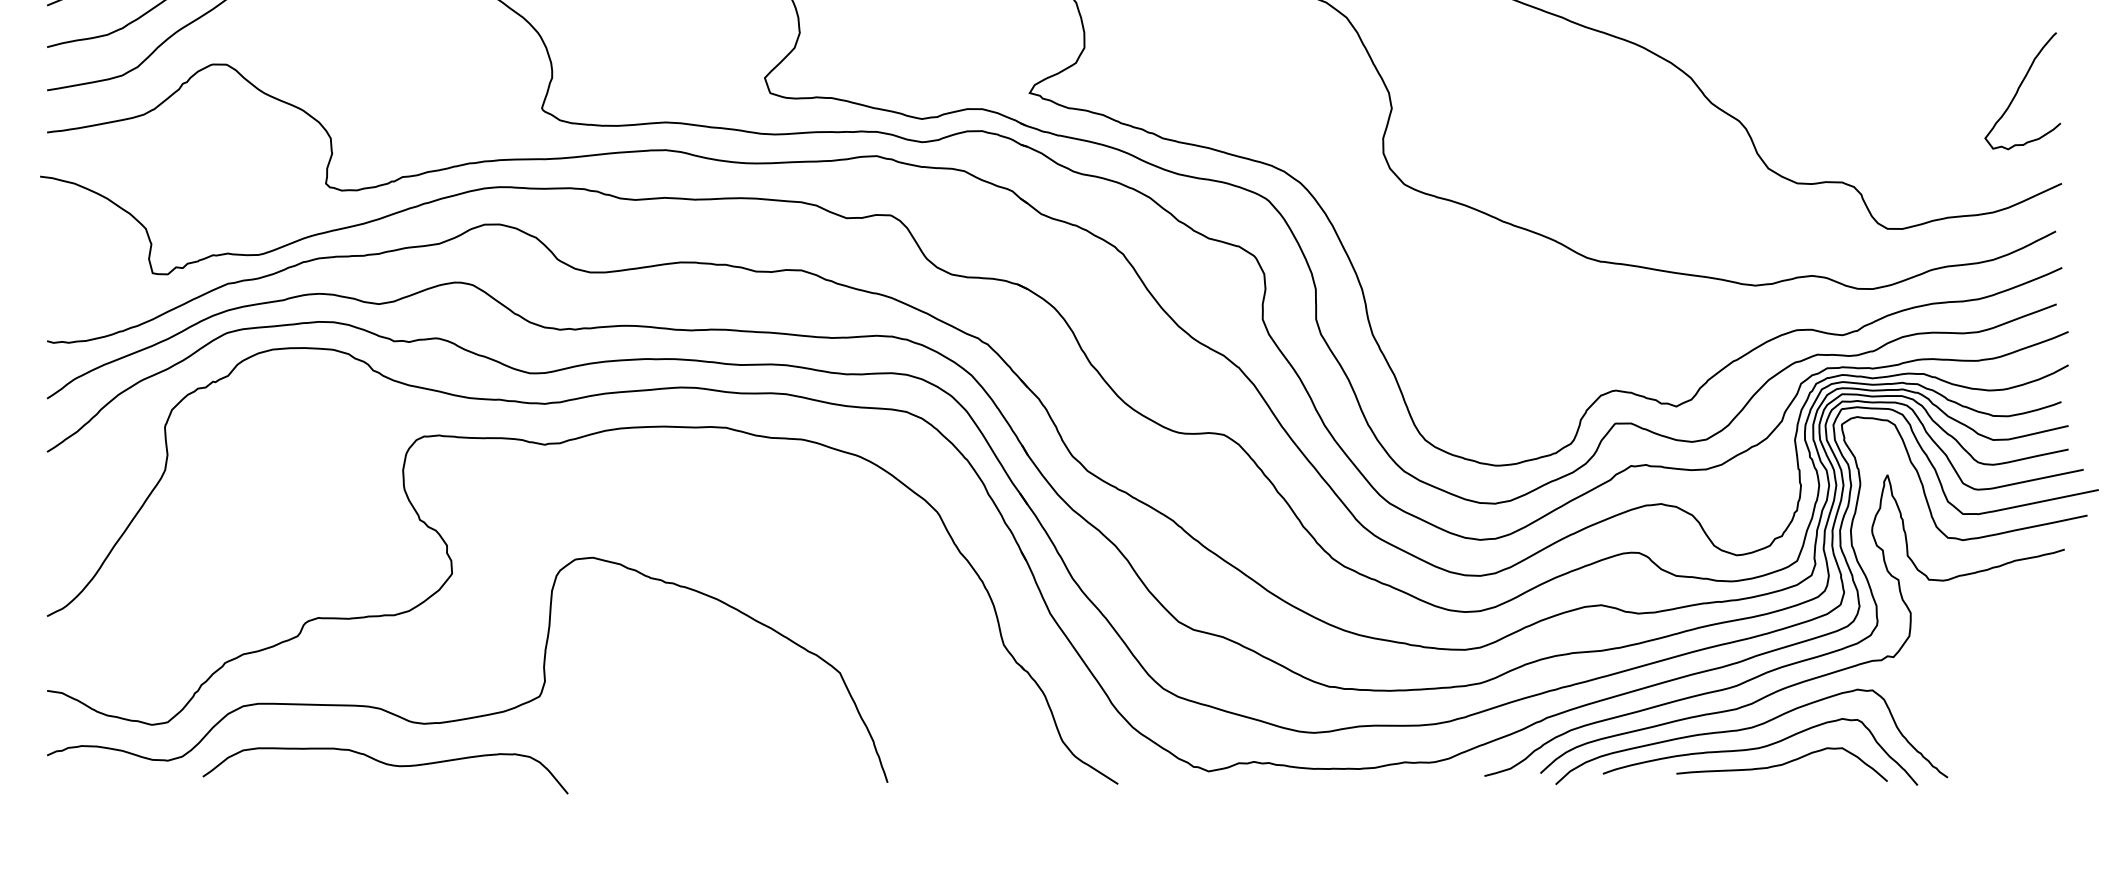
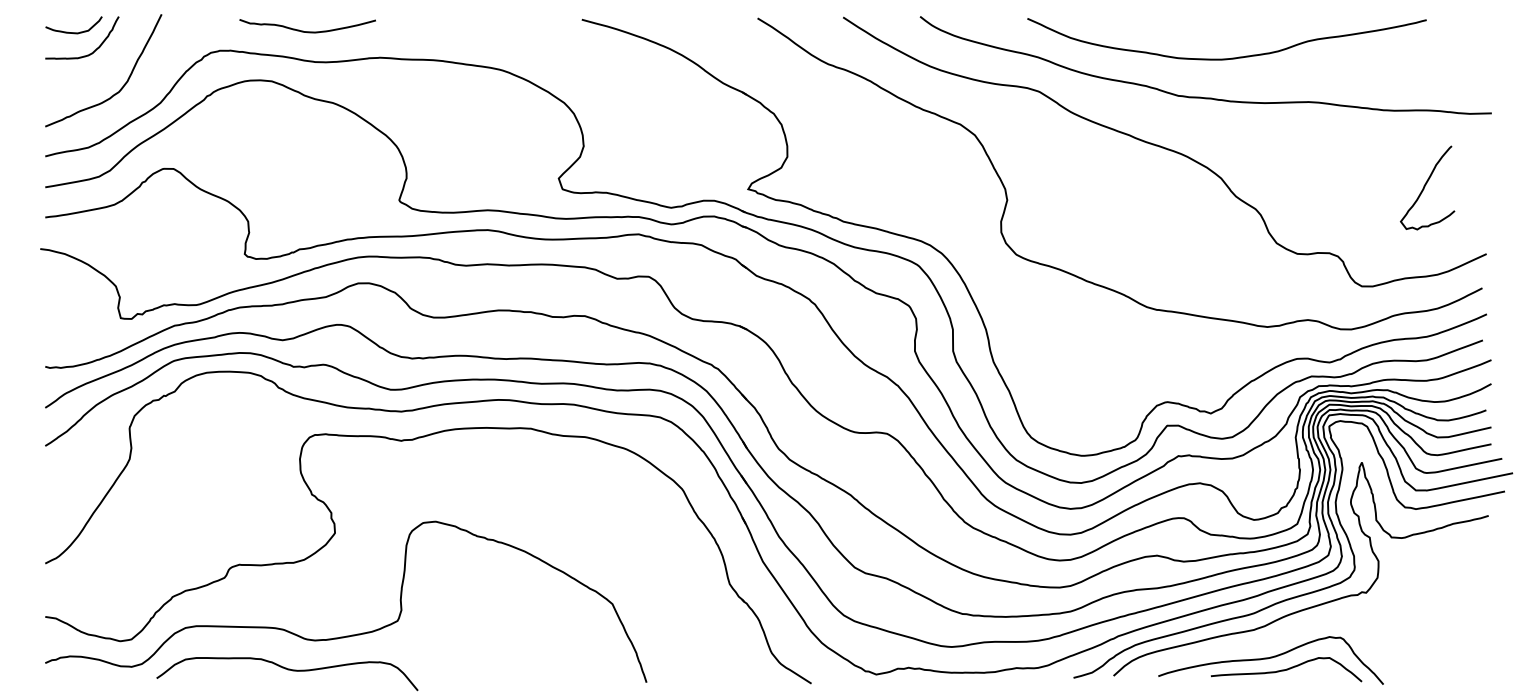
curve: (2019, 89) -> (1425, 186), moved
curve: (1751, 729) -> (1264, 644), removed

